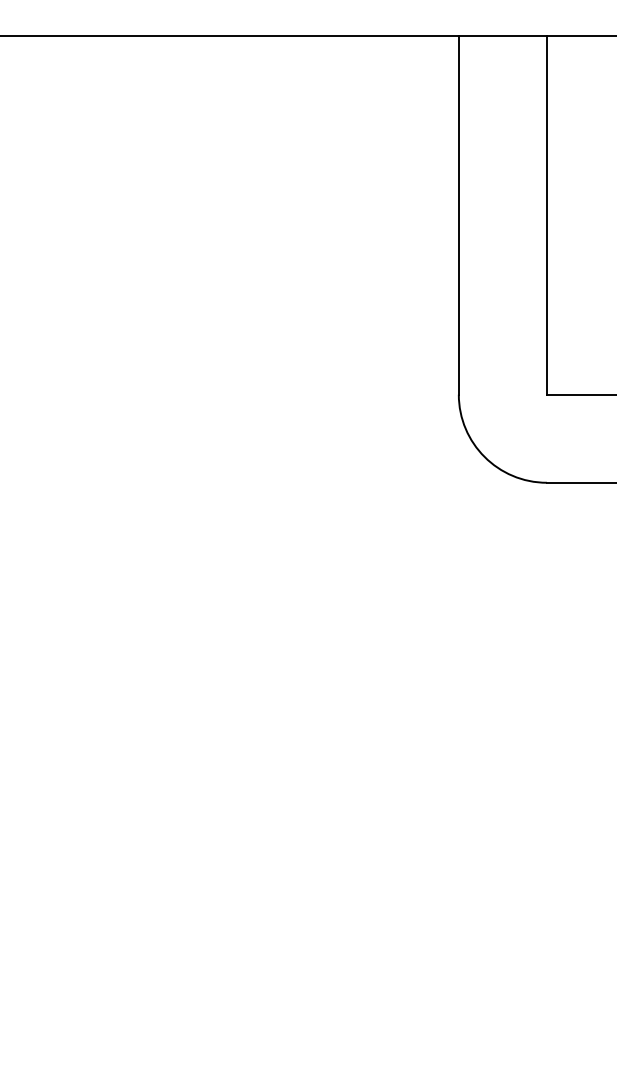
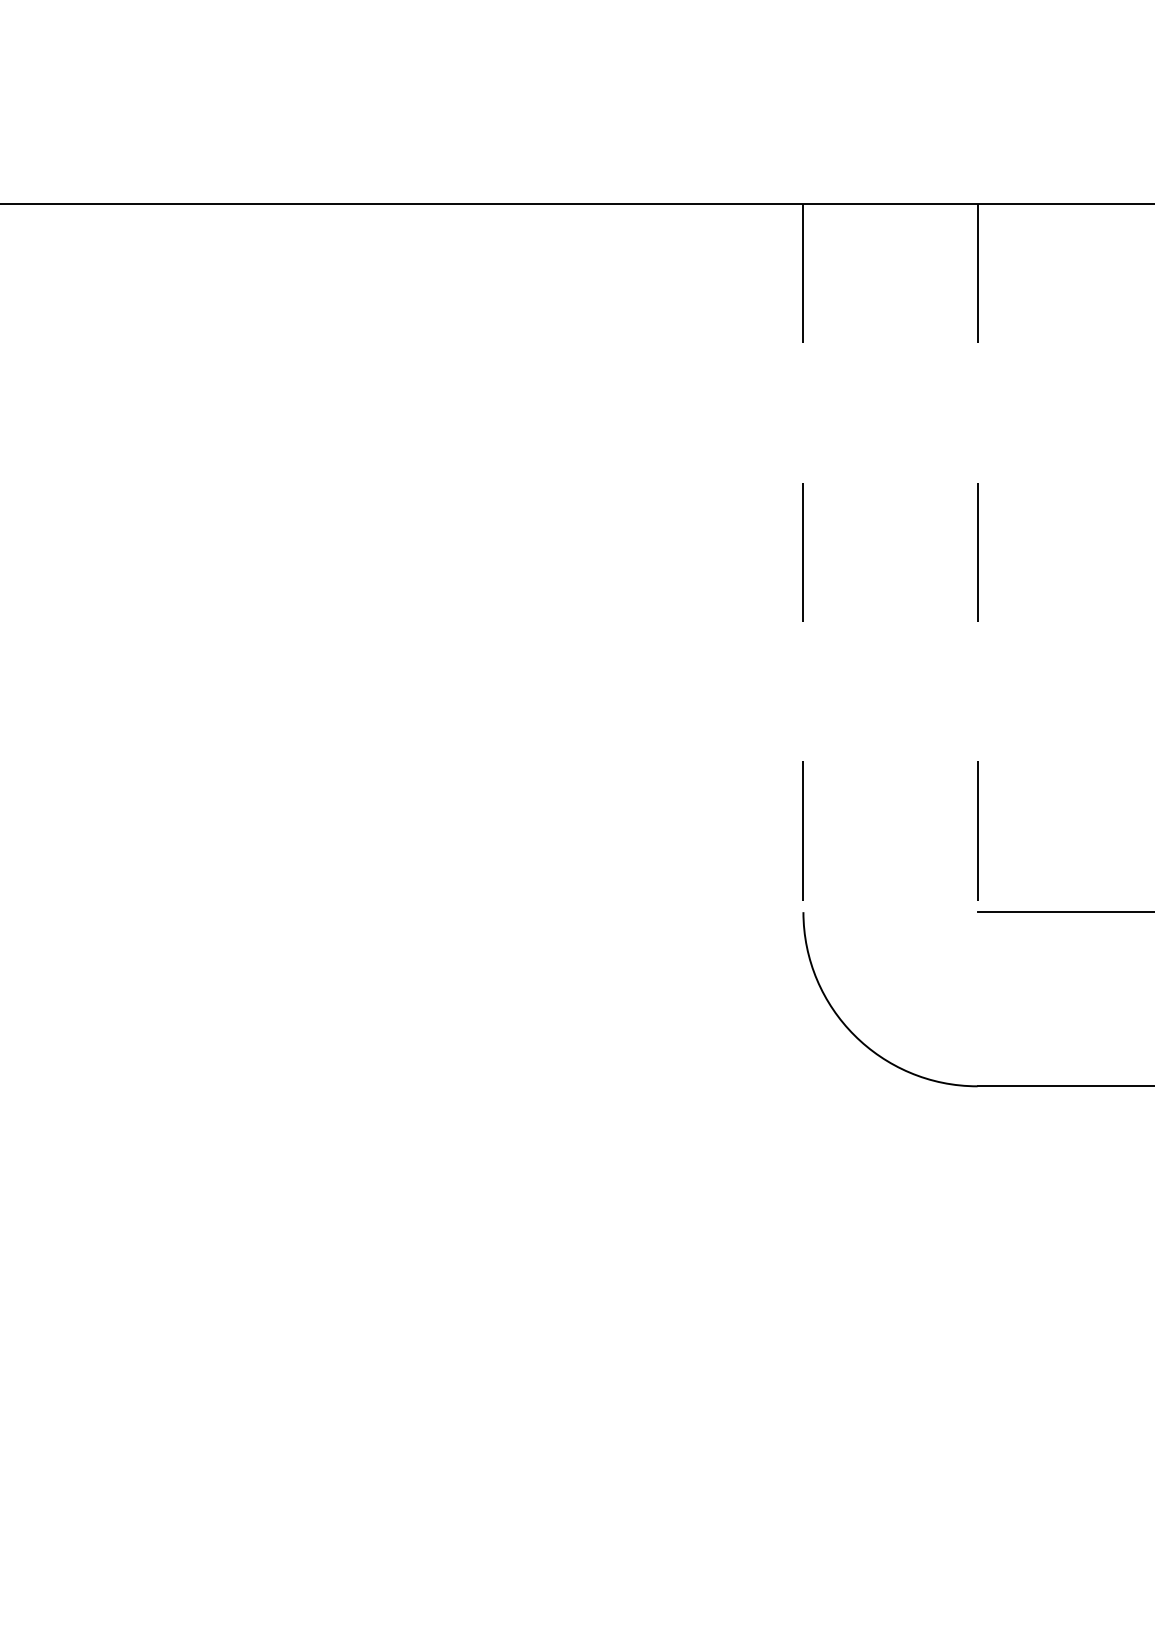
line: (458, 216) -> (802, 560), solid -> dashed
line: (546, 216) -> (976, 560), solid -> dashed

